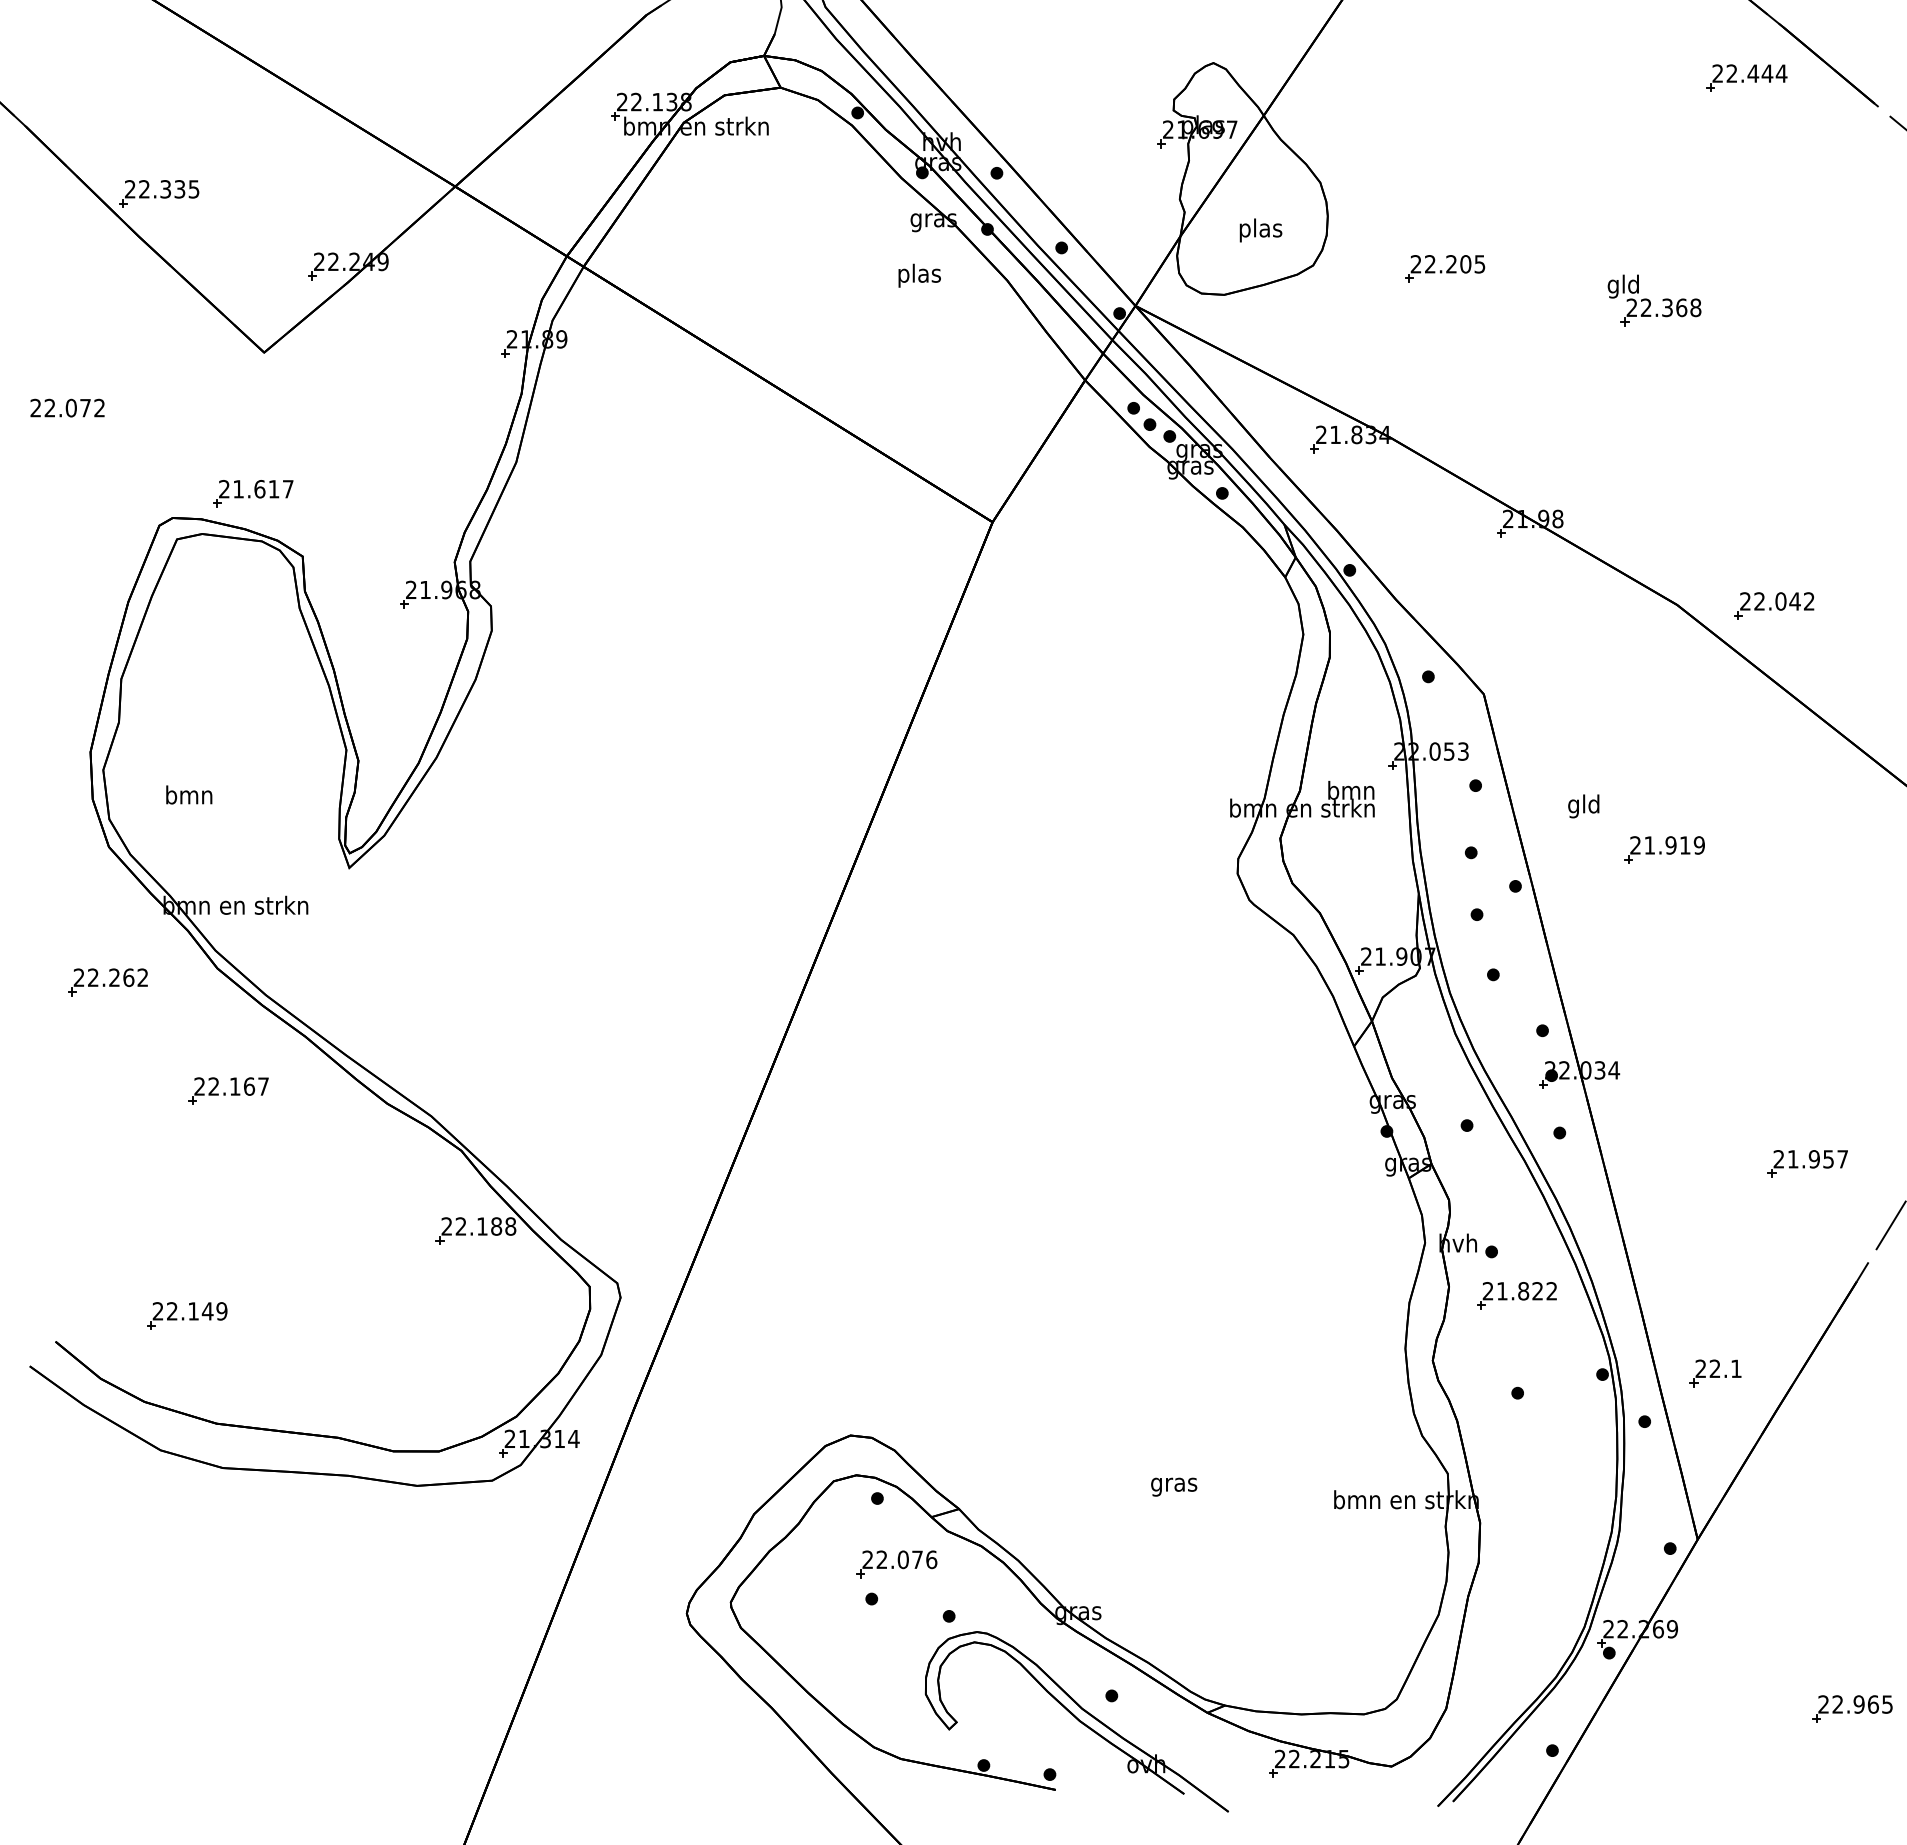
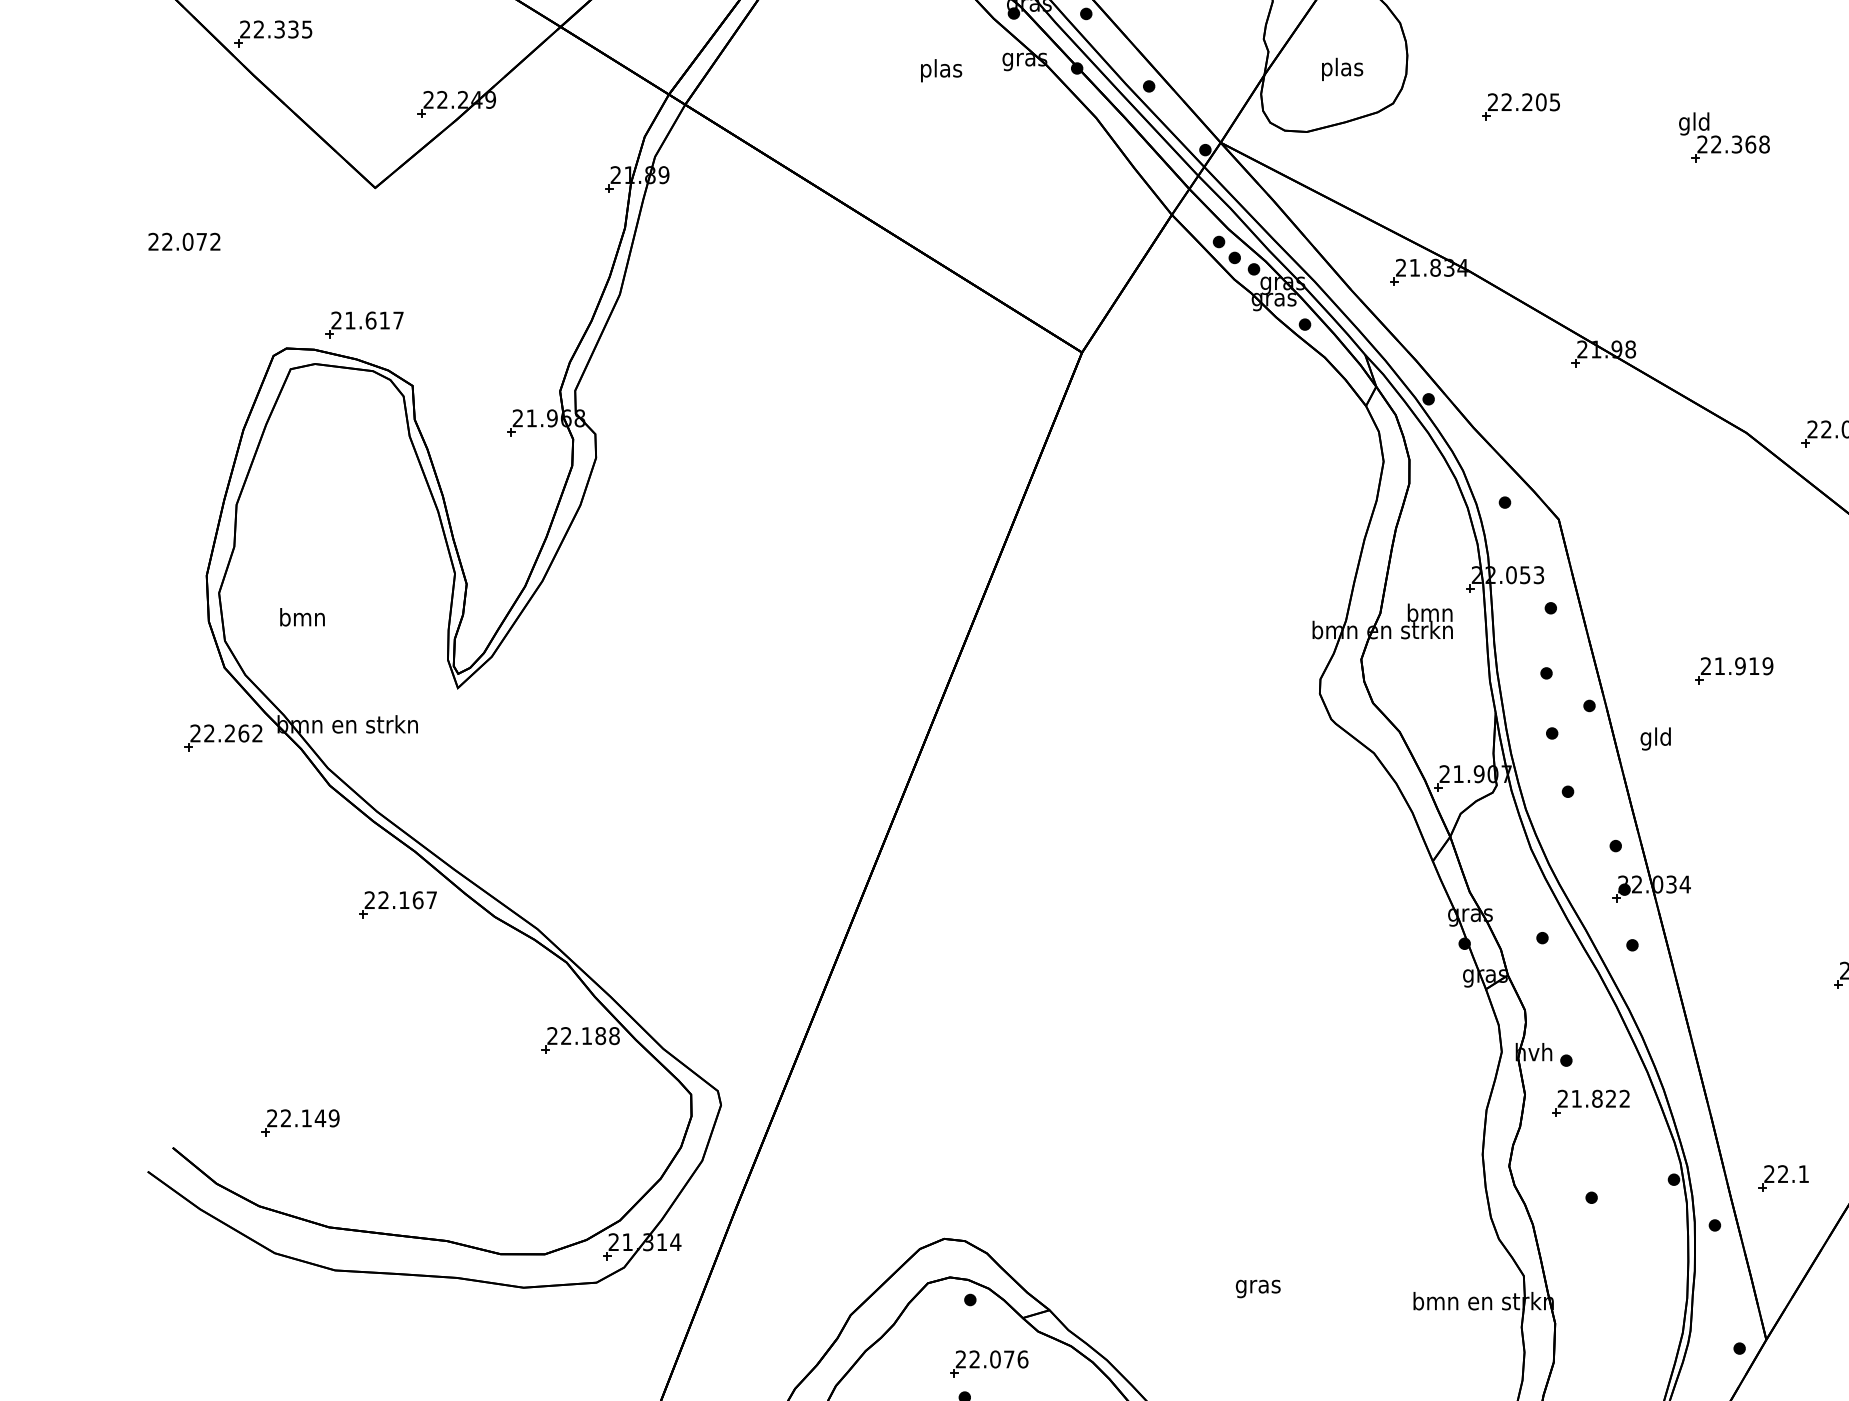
text: (919, 275) -> (941, 70), moved
text: (1583, 806) -> (1655, 739), moved
part: (107, 982) -> (223, 738), moved
part: (228, 1090) -> (397, 904), moved

